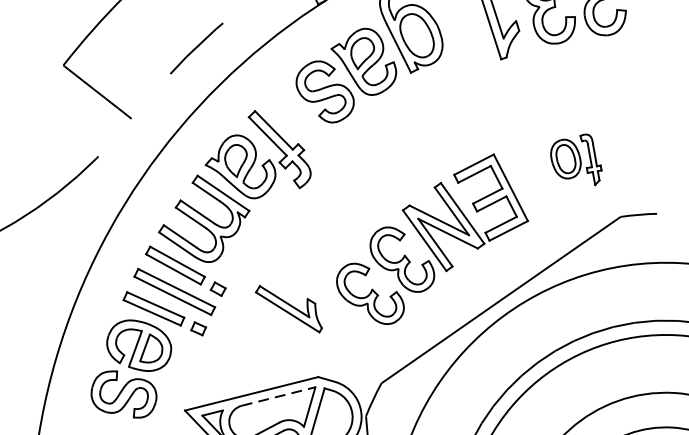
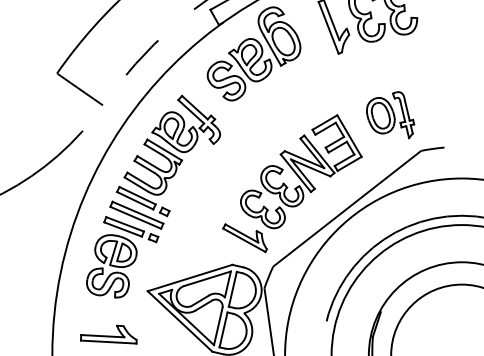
part: (576, 159) -> (390, 115), size x1.43
part: (288, 309) -> (244, 238), moved
line: (278, 396) -> (207, 278), dashed -> solid

